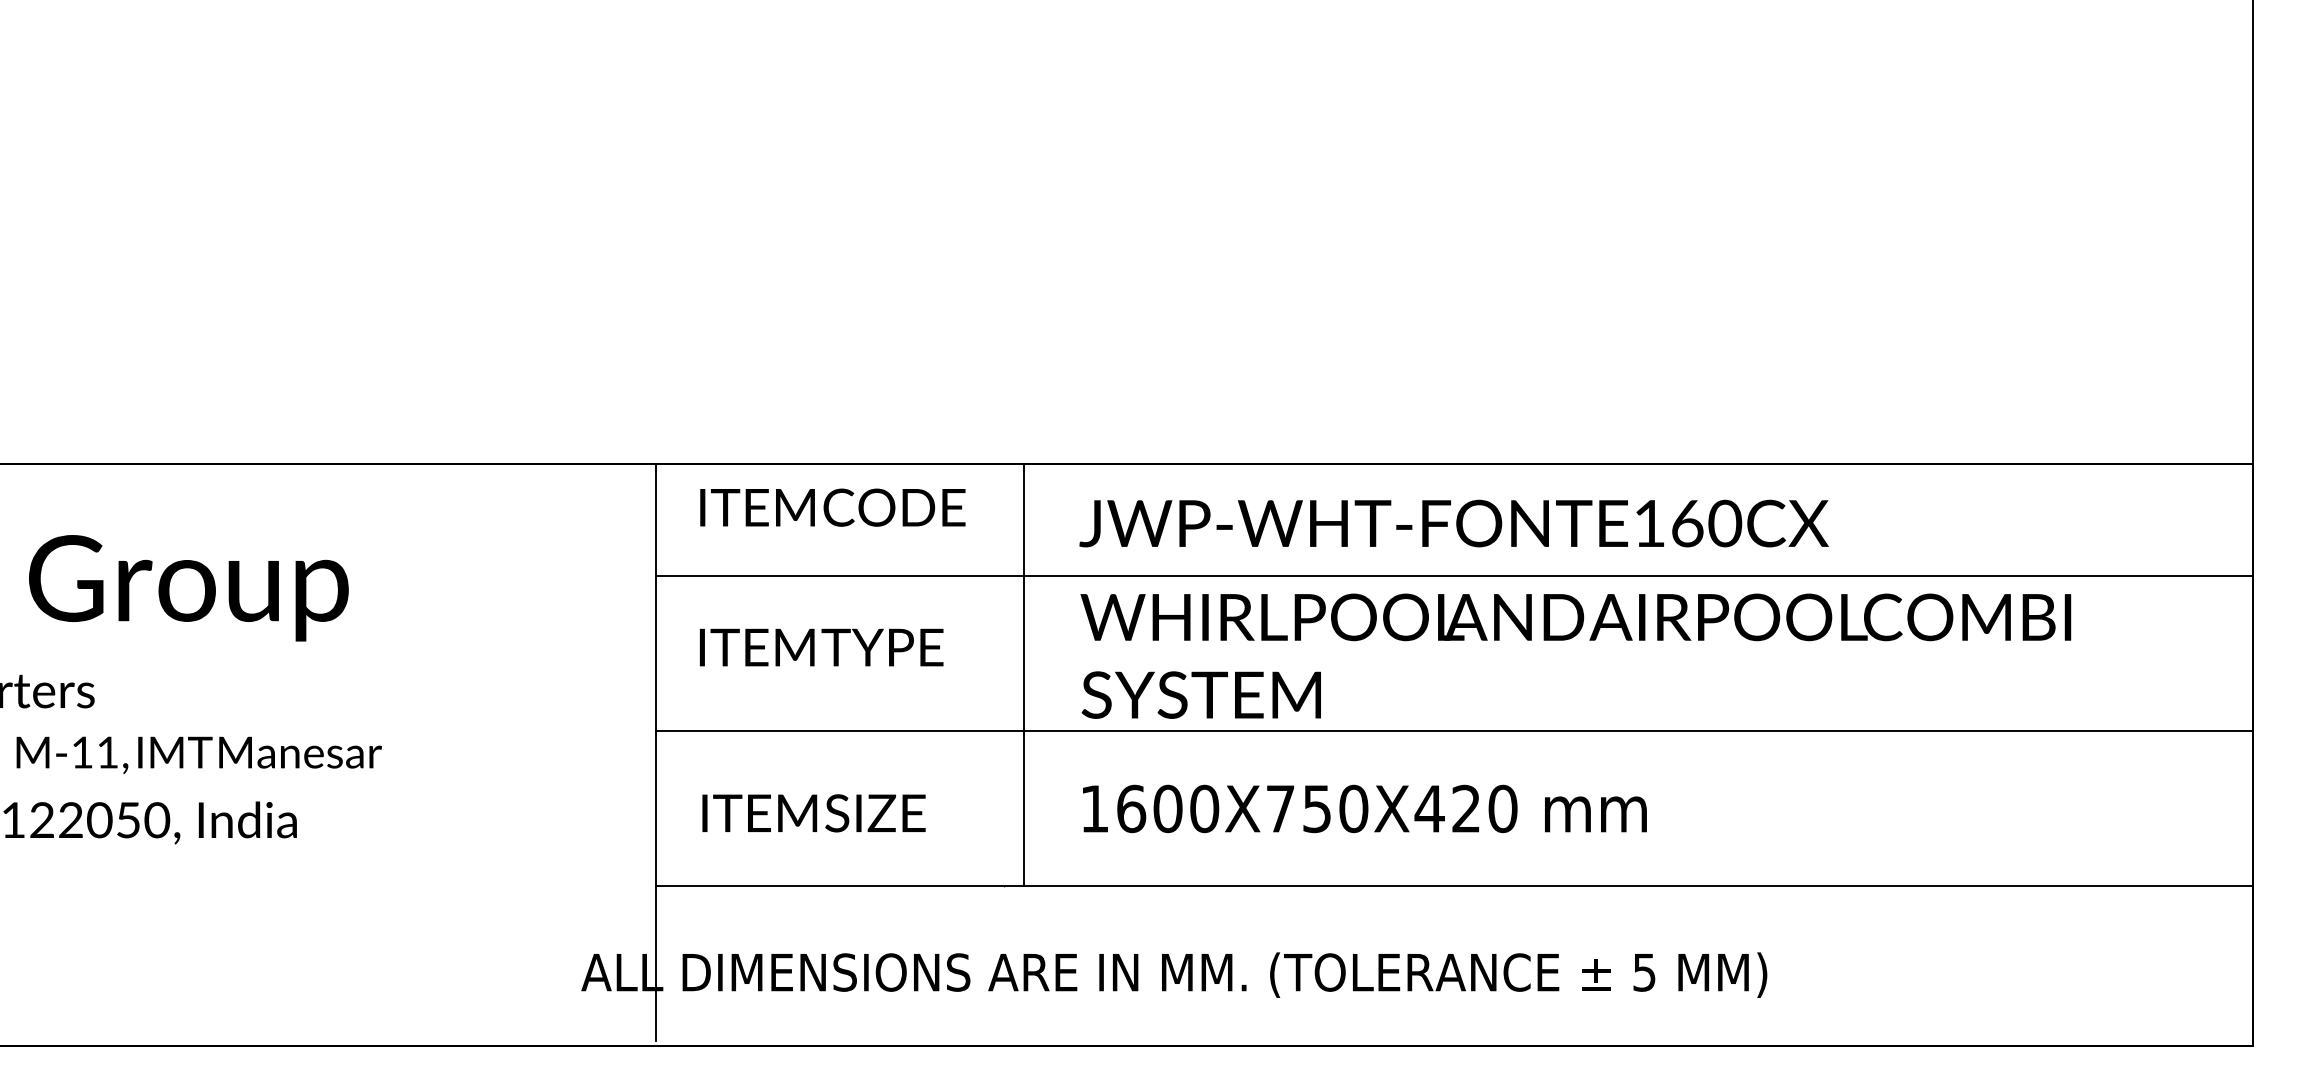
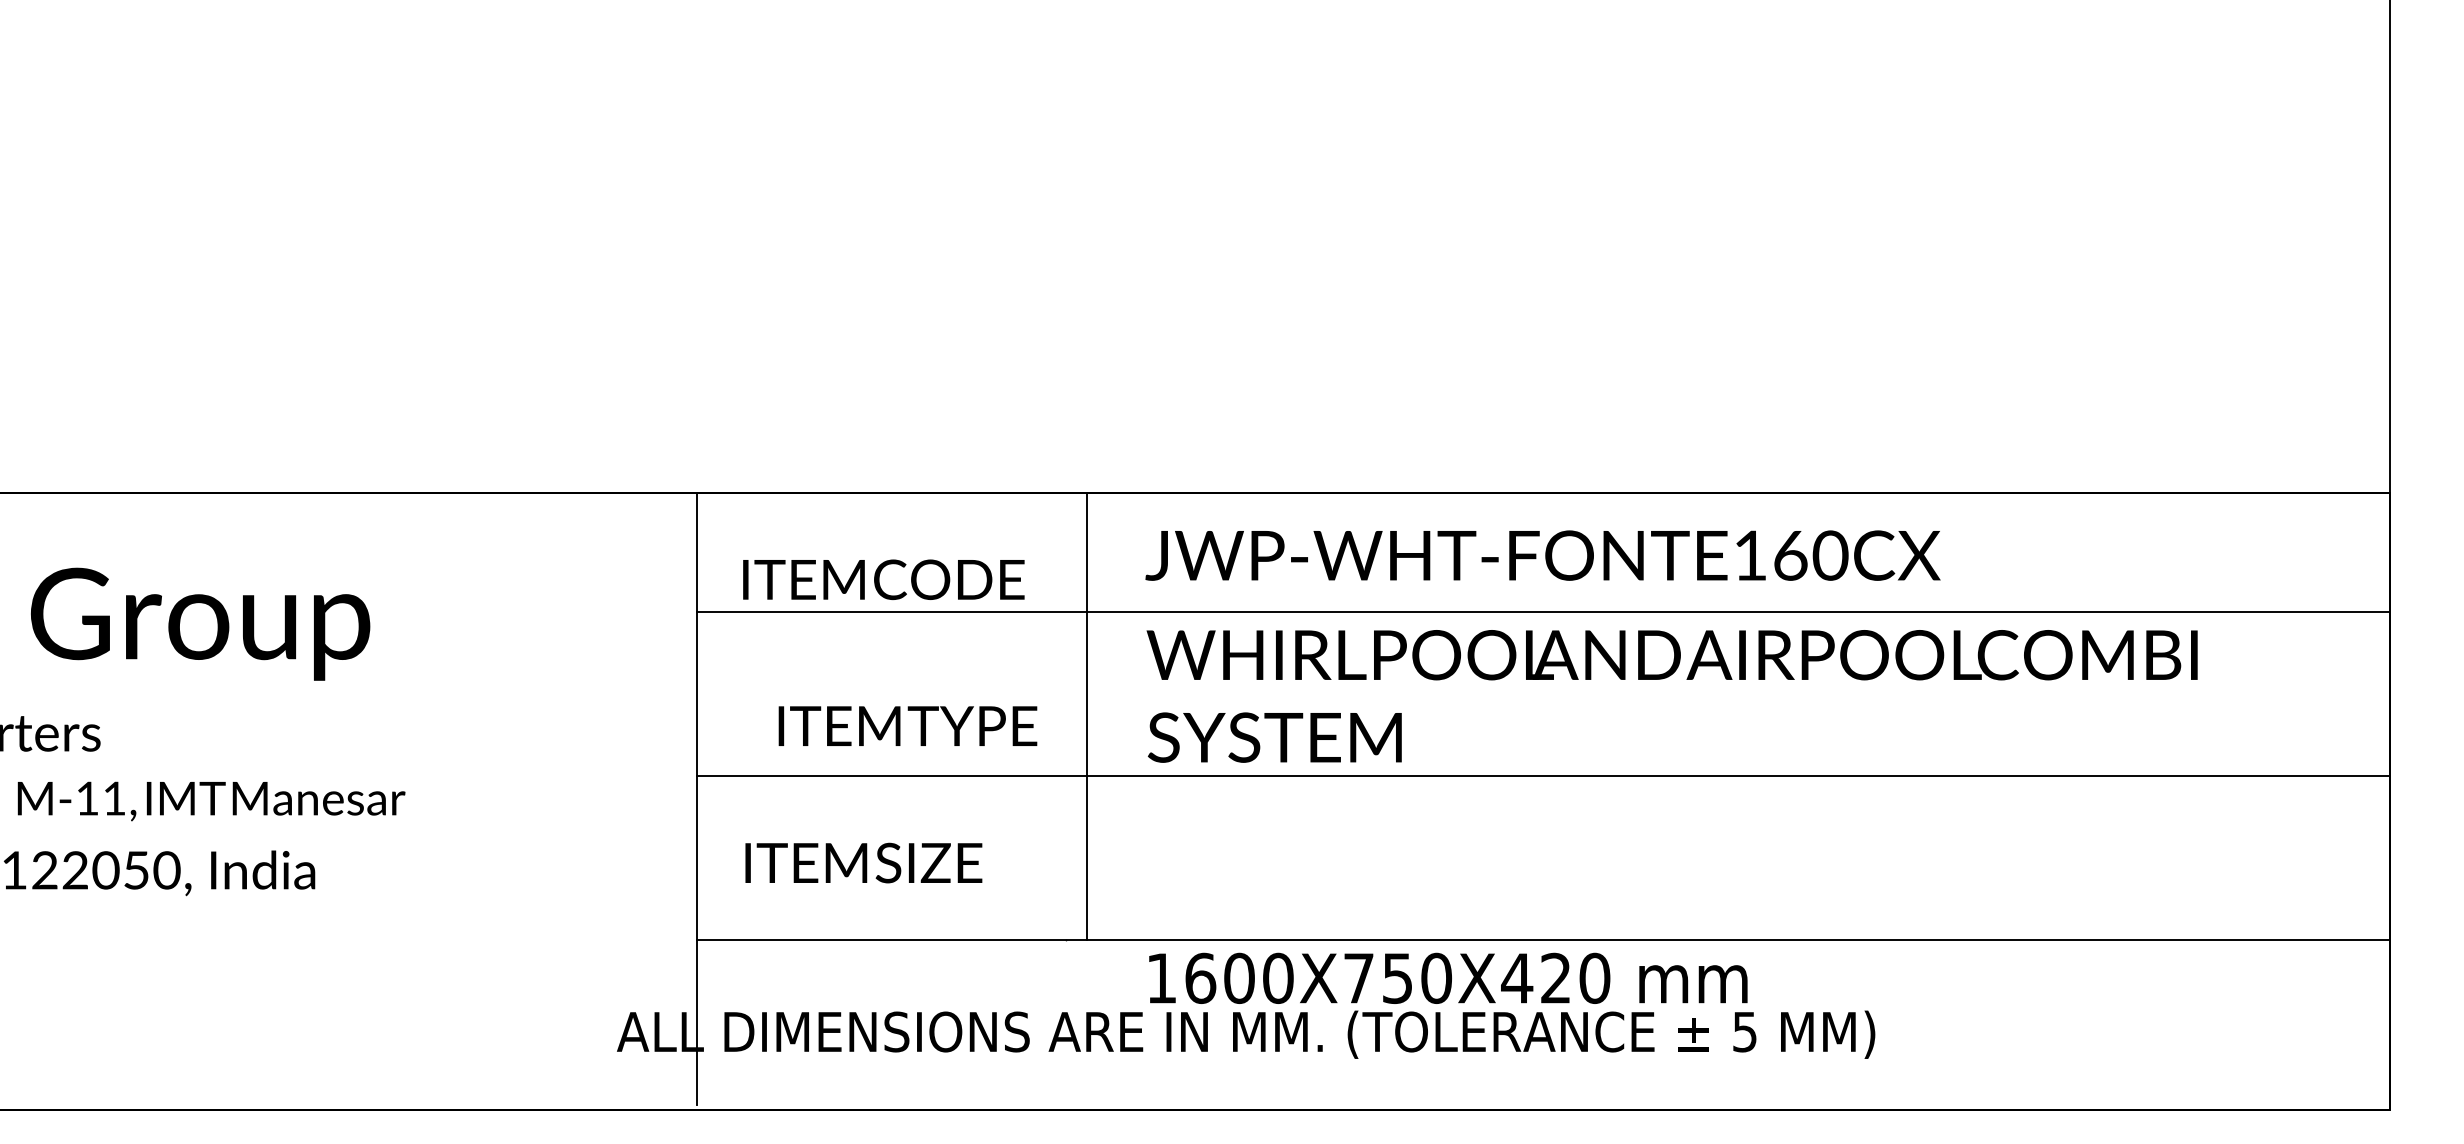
text: (832, 507) -> (883, 579), moved
text: (821, 646) -> (907, 725), moved
text: (1365, 808) -> (1448, 977), moved

